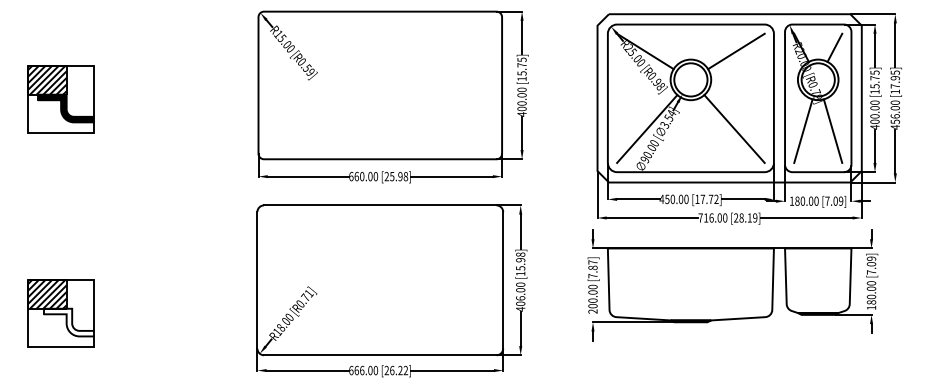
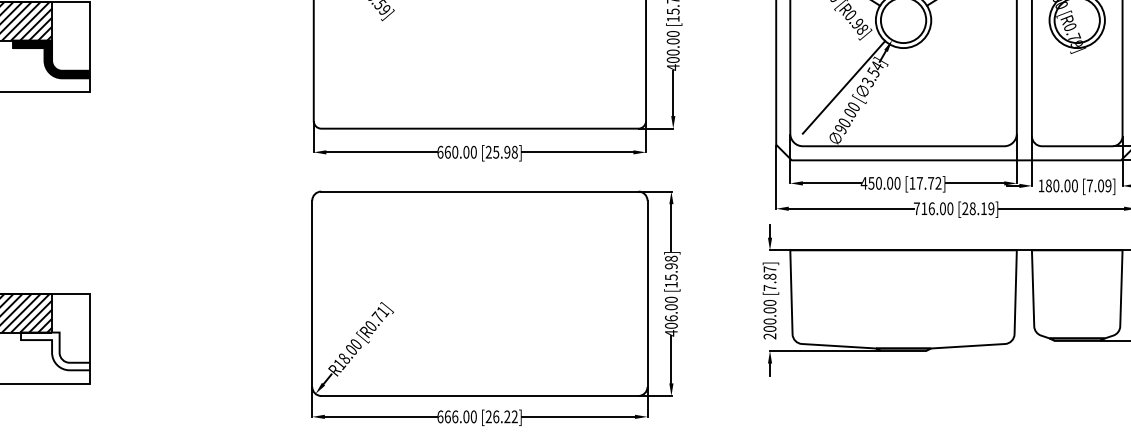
line: (734, 128) -> (963, 86), removed
line: (803, 130) -> (1057, 89), removed
line: (832, 130) -> (1096, 89), removed

